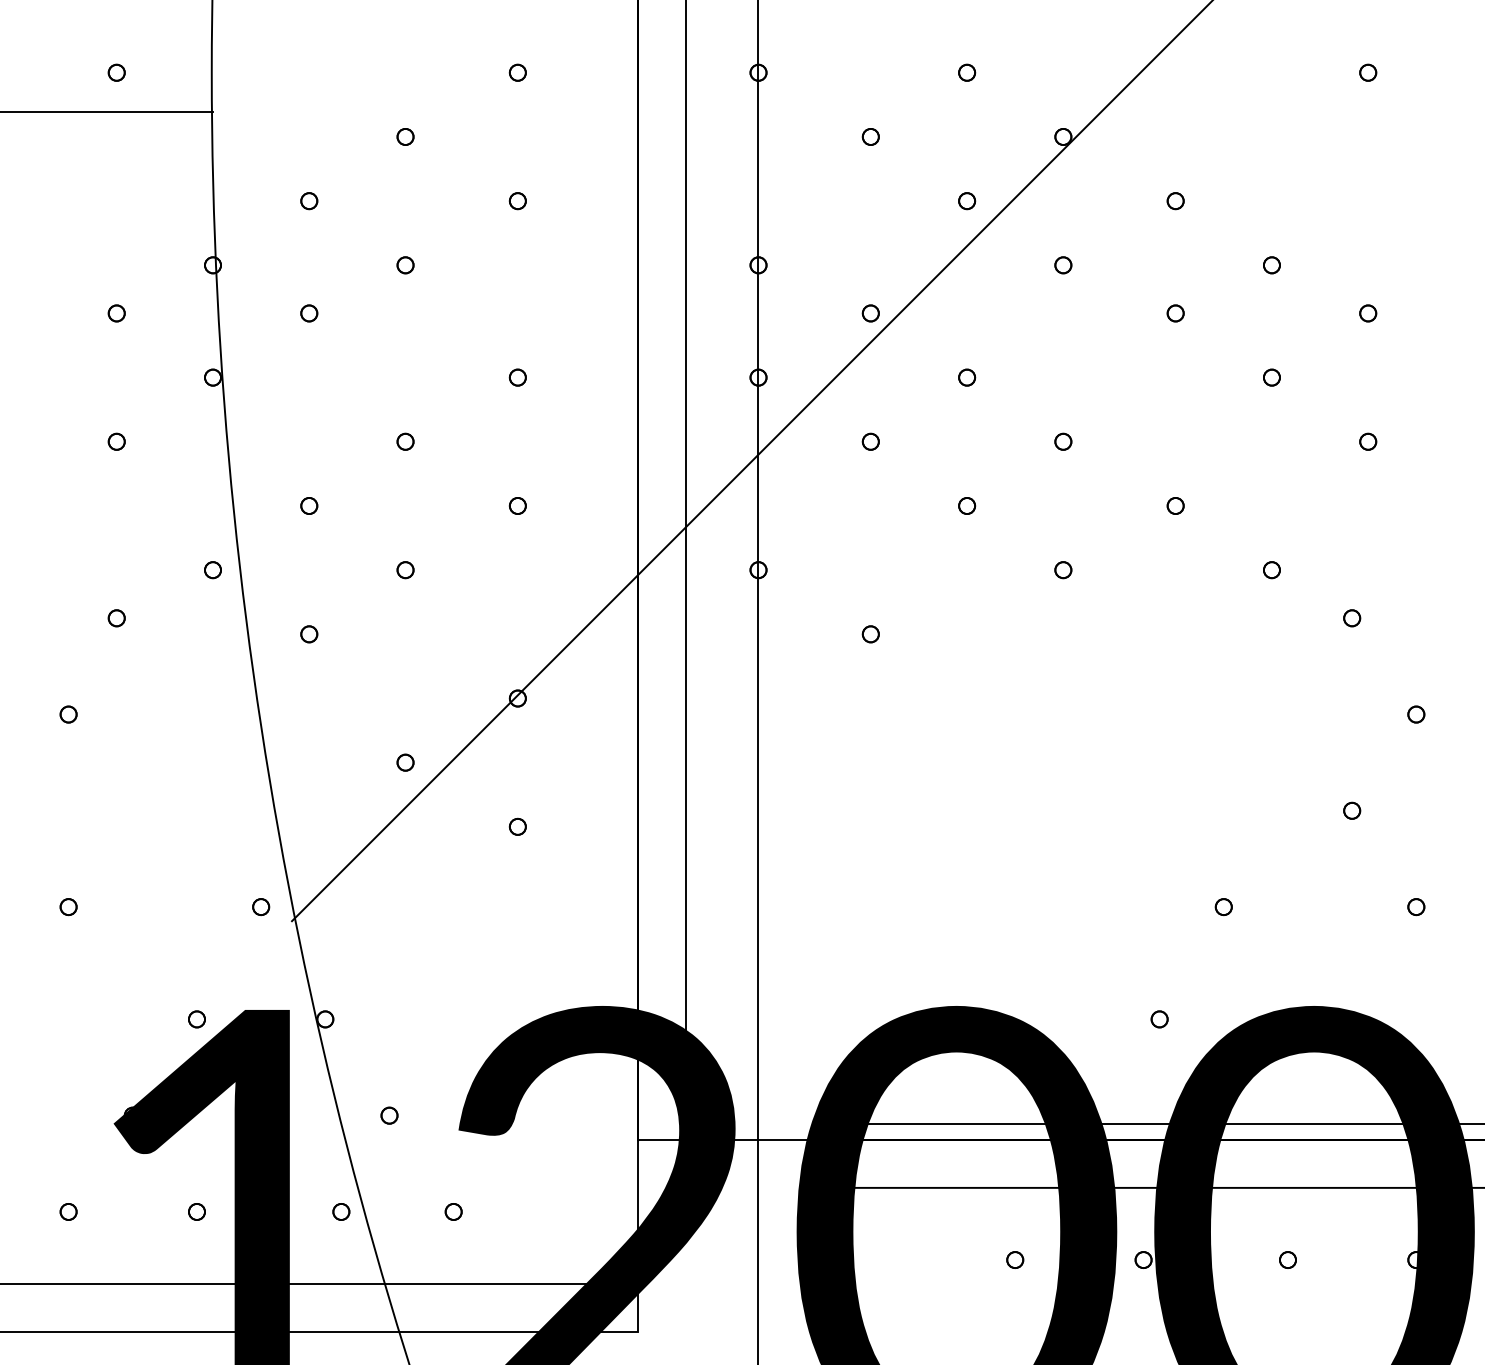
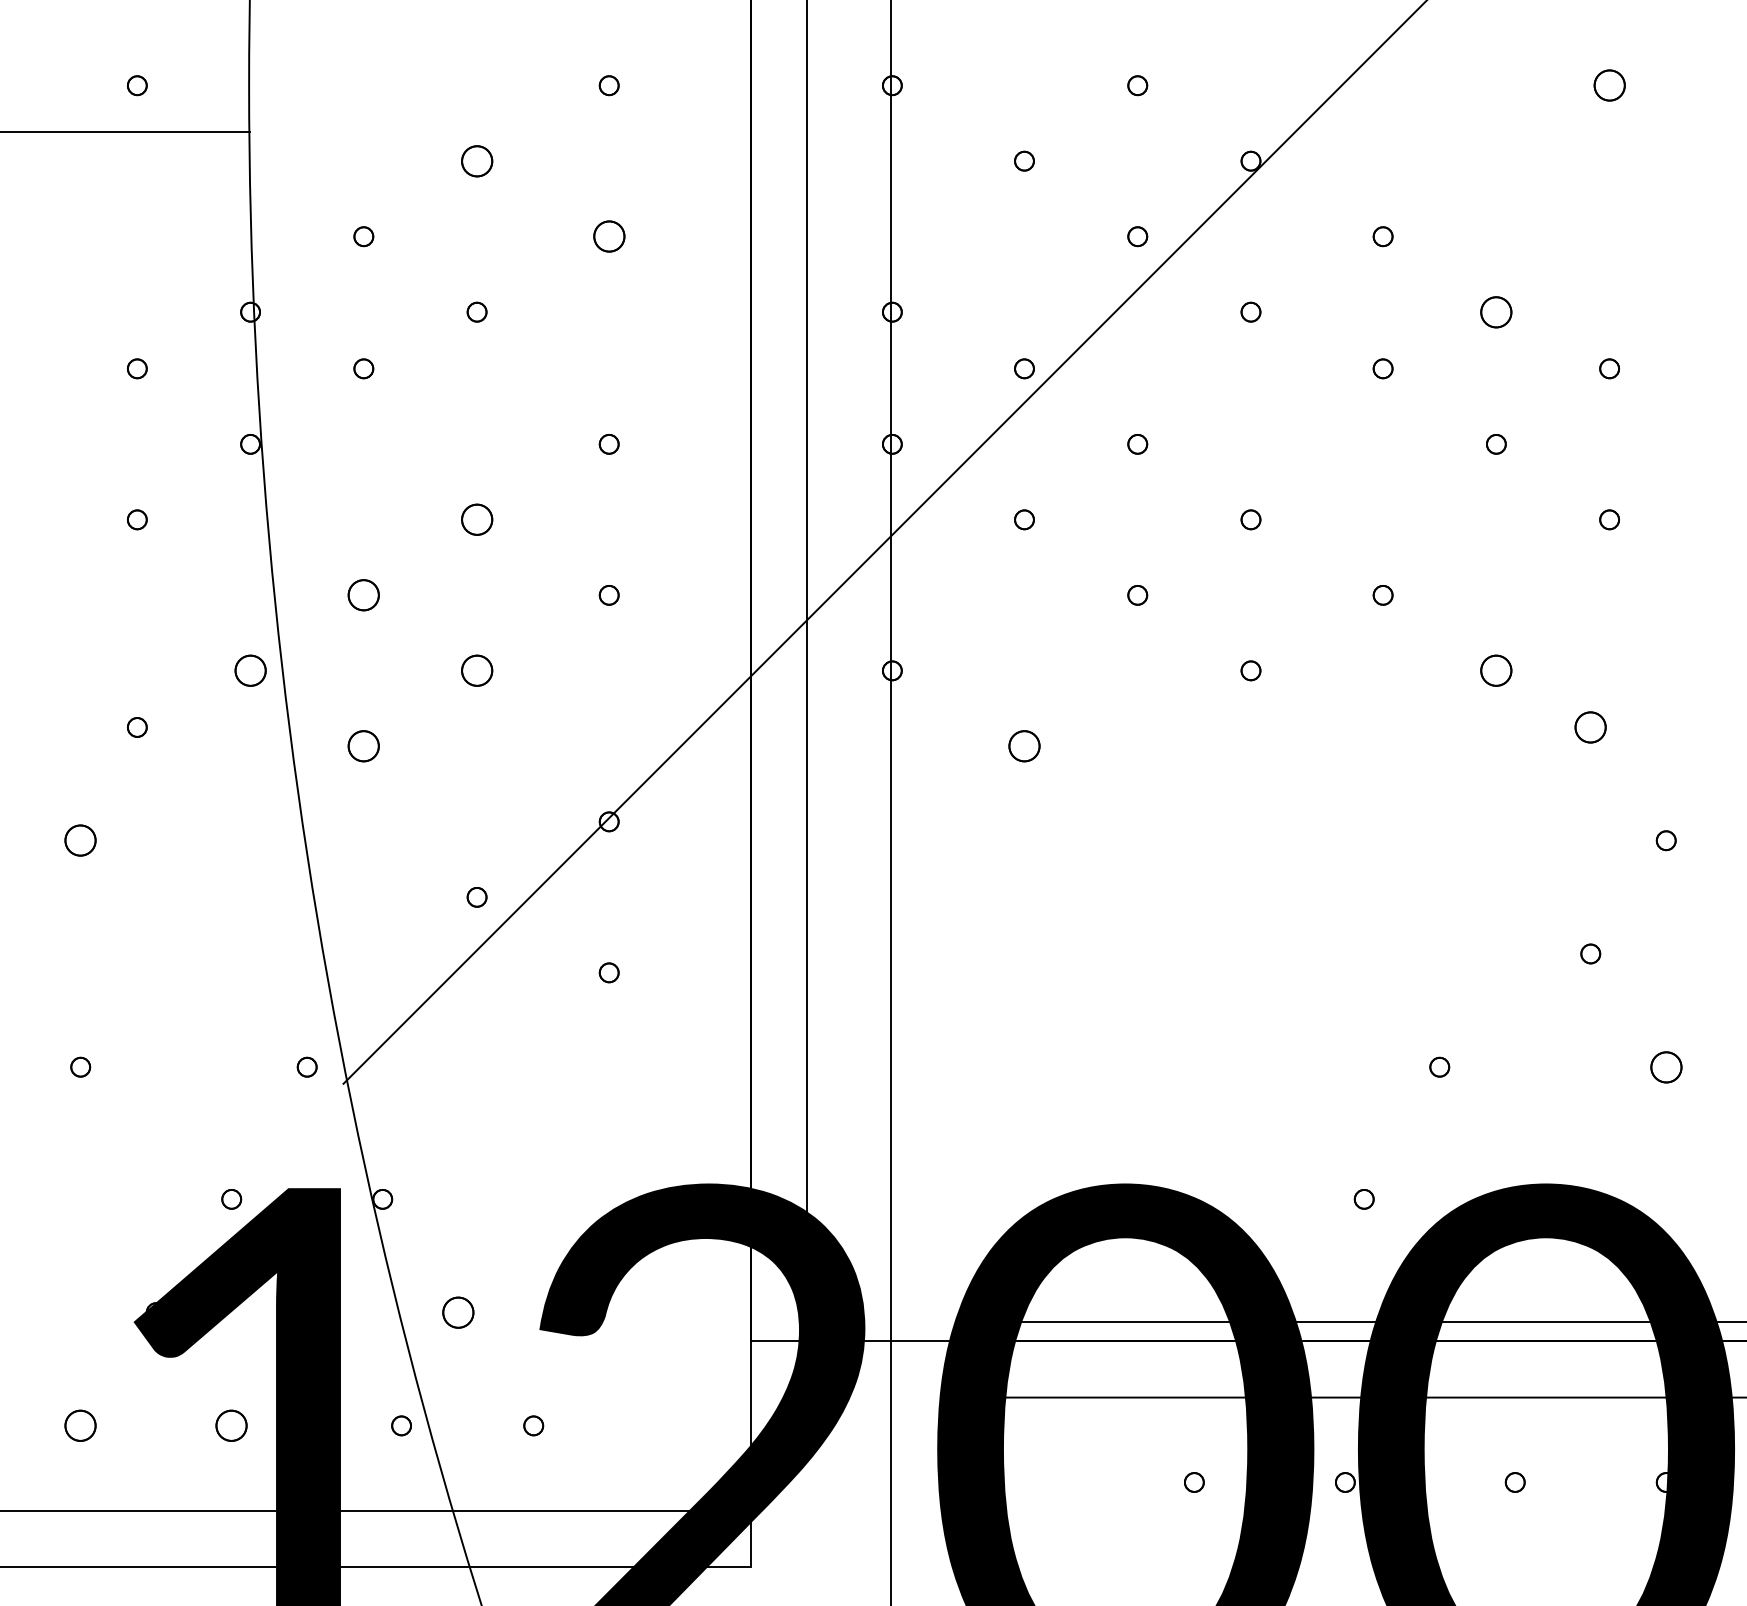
part: (1368, 72) -> (1609, 85), size x1.6
part: (405, 136) -> (476, 160), size x1.6
part: (517, 200) -> (608, 236), size x1.6
part: (1272, 264) -> (1496, 311), size x1.6
part: (405, 441) -> (476, 519), size x1.6
part: (308, 506) -> (363, 595), size x1.6
part: (212, 569) -> (250, 670), size x1.6
part: (405, 569) -> (476, 670), size x1.6
part: (1272, 569) -> (1496, 670), size x1.6
part: (1351, 618) -> (1590, 727), size x1.6
part: (308, 634) -> (363, 746), size x1.6
part: (870, 634) -> (1024, 746), size x1.6
part: (68, 714) -> (80, 840), size x1.6
part: (1415, 906) -> (1665, 1066), size x1.6
part: (388, 1115) -> (457, 1312), size x1.6
part: (68, 1211) -> (80, 1425), size x1.6
part: (196, 1211) -> (231, 1425), size x1.6

